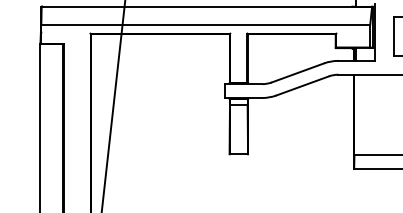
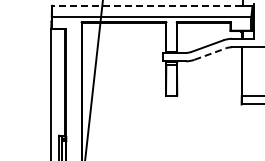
line: (205, 5) -> (151, 5), solid -> dashed
line: (302, 86) -> (210, 54), solid -> dashed

